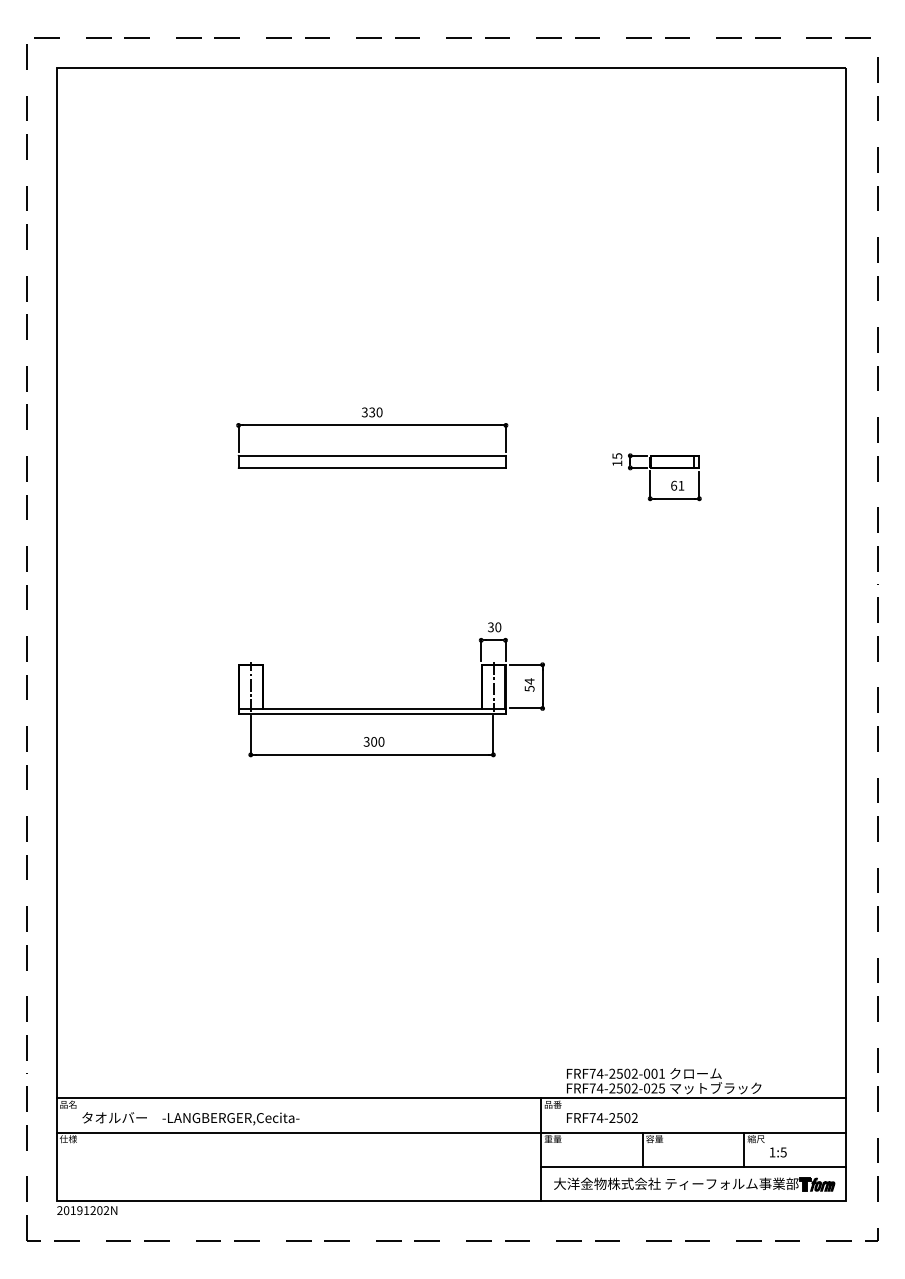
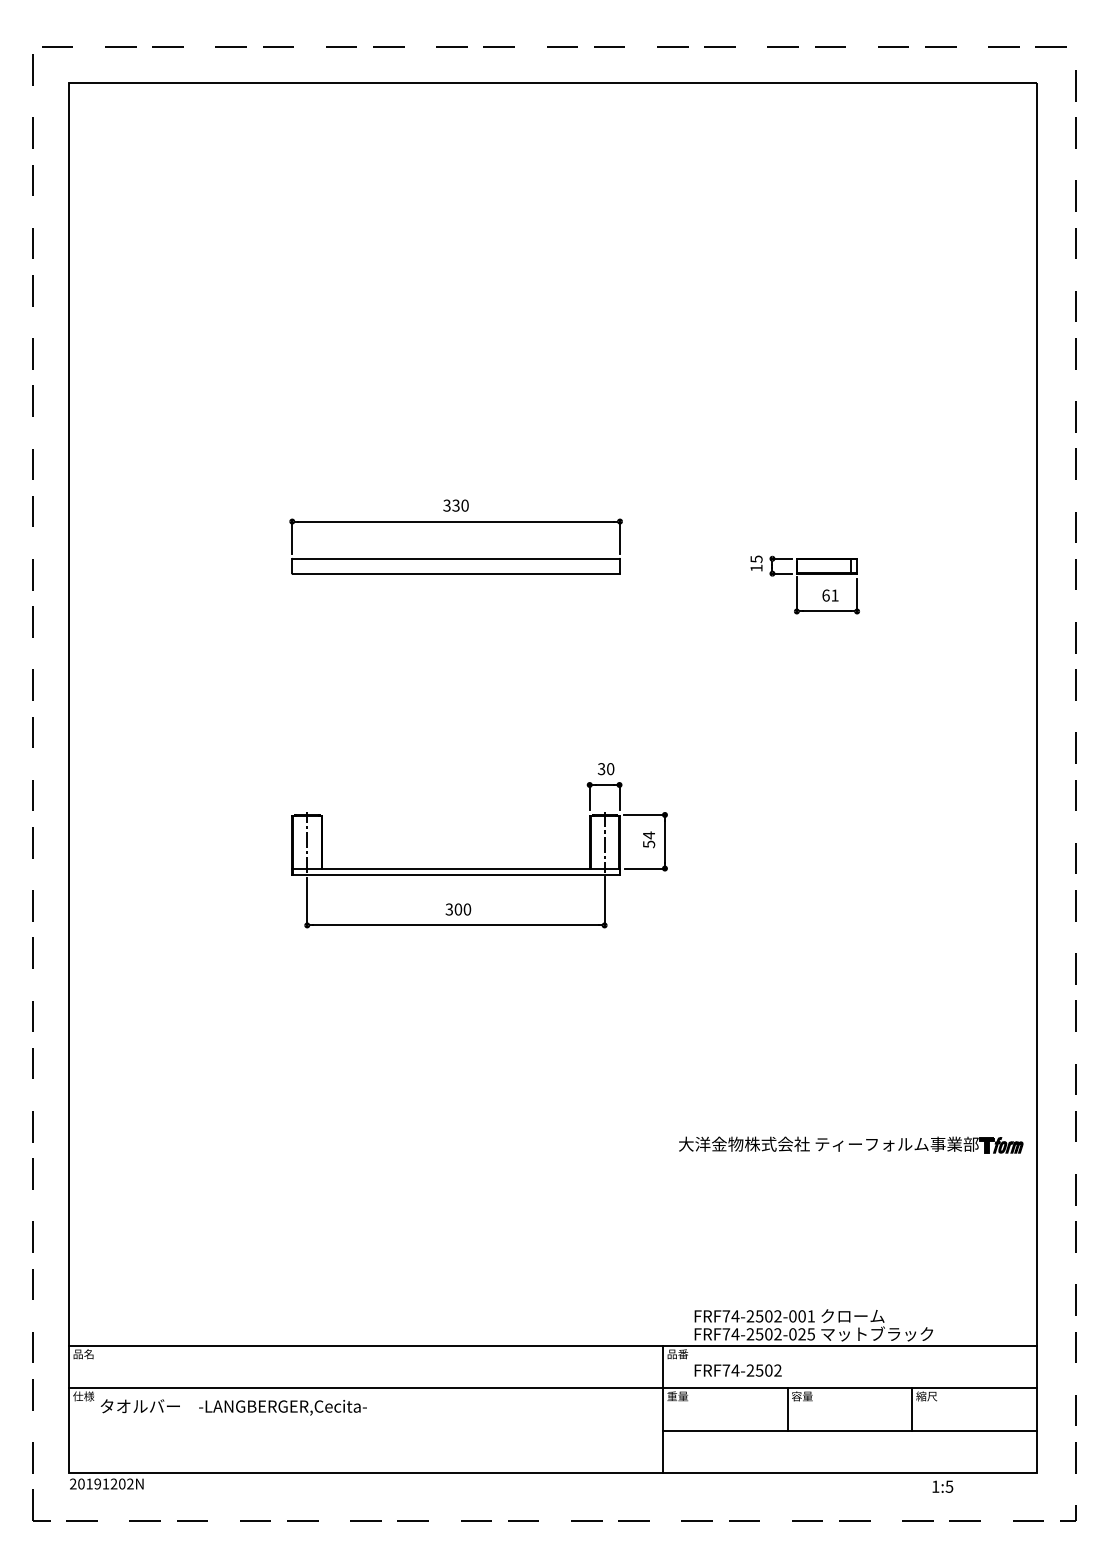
text: (190, 1118) -> (233, 1407), moved
text: (778, 1152) -> (942, 1486), moved
part: (694, 1184) -> (851, 1144), moved

